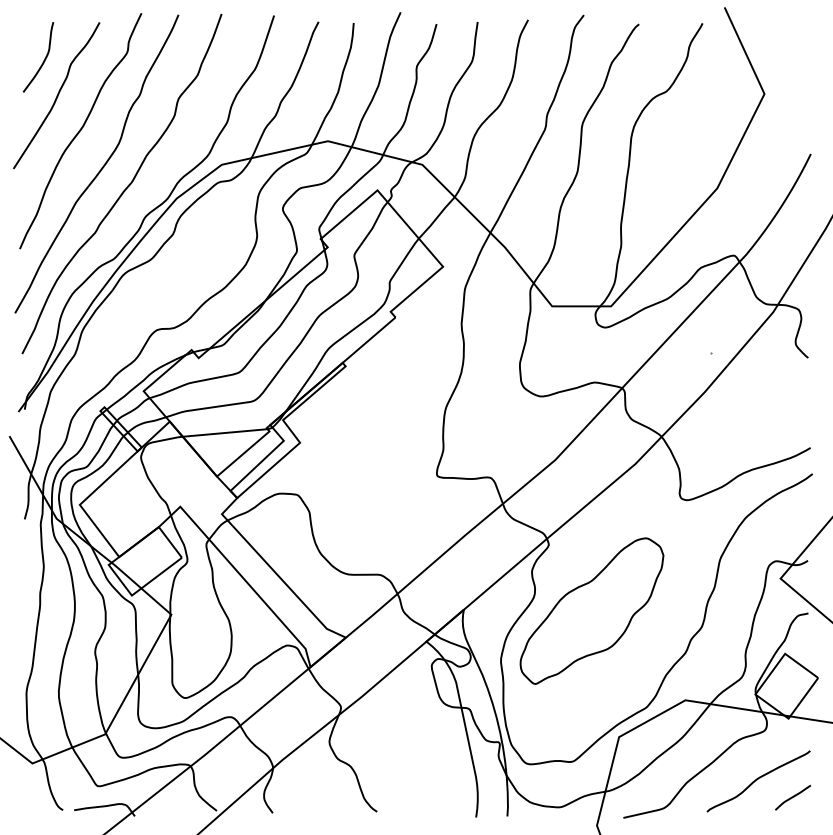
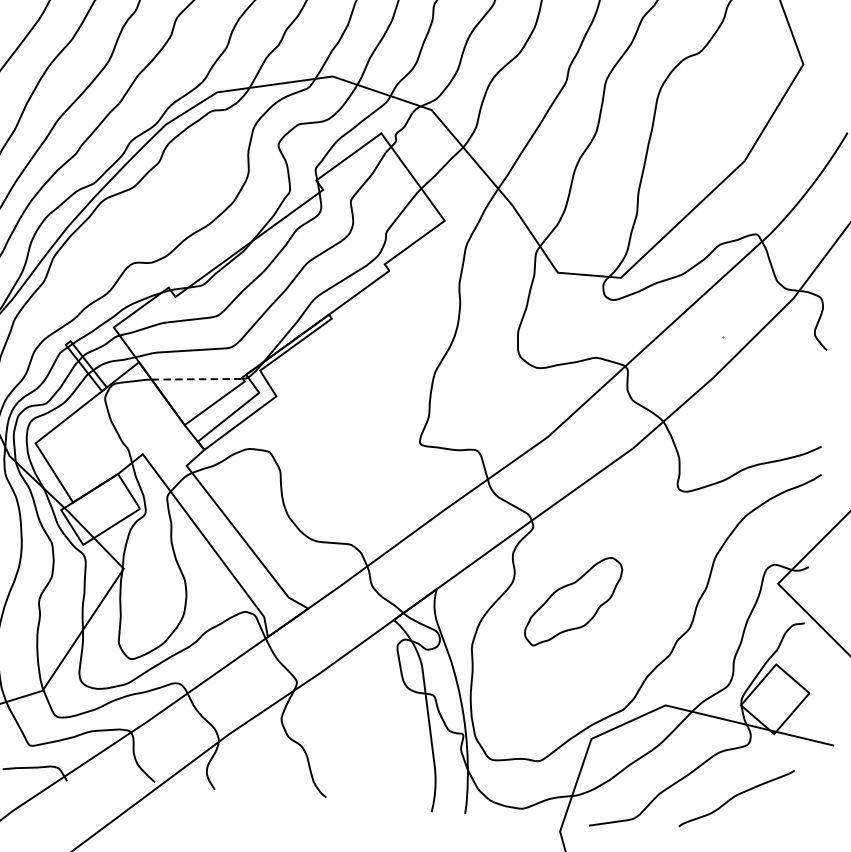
line: (225, 432) -> (197, 378), solid -> dashed
part: (591, 610) -> (573, 601), size x0.6
line: (793, 797) -> (772, 818), removed

